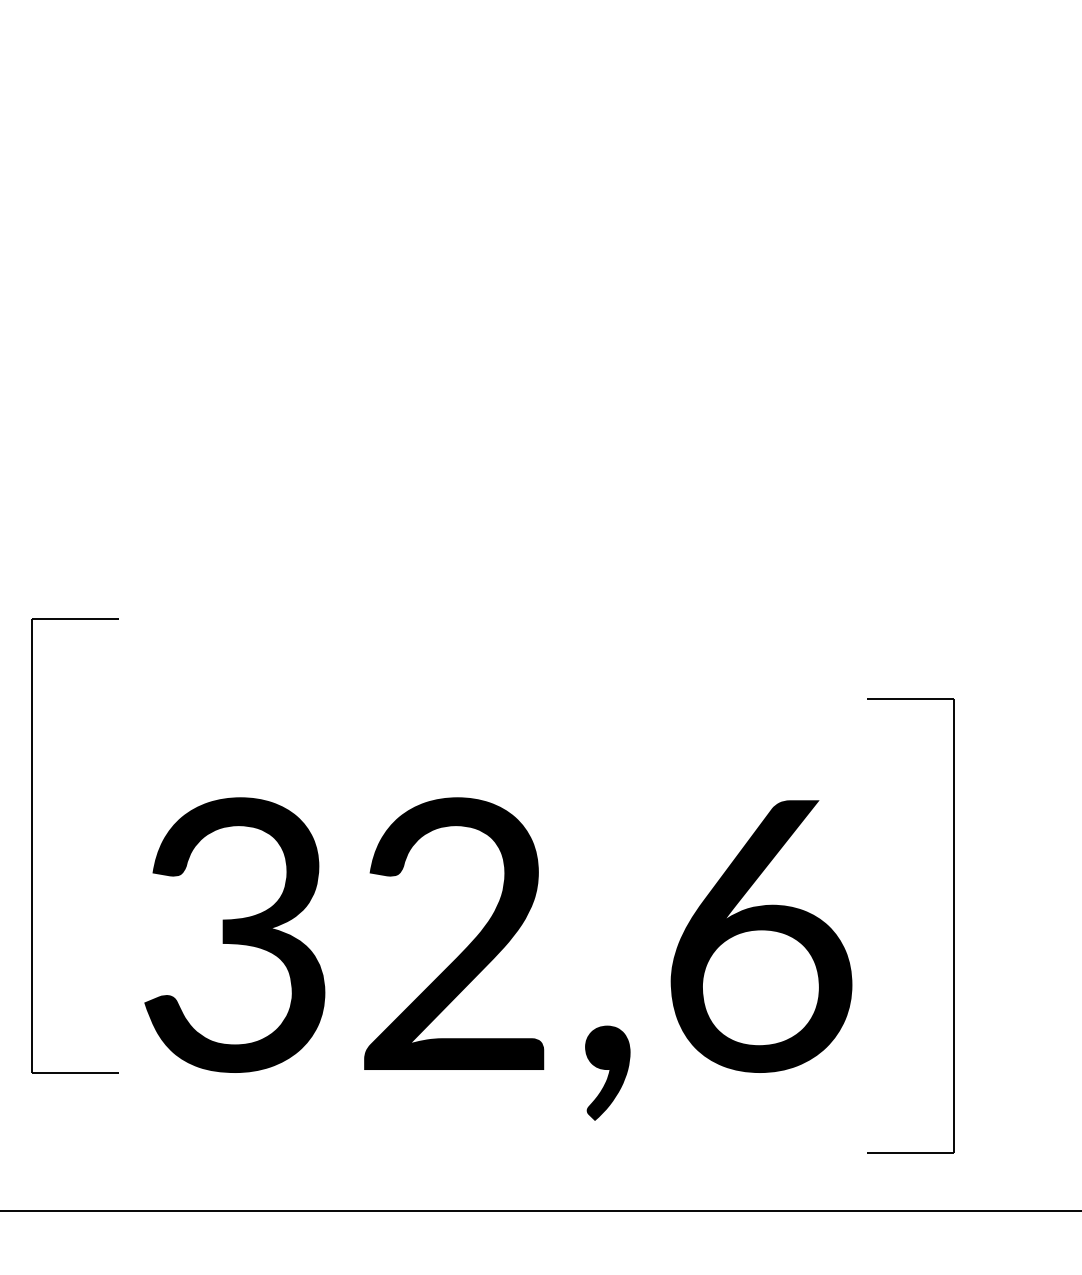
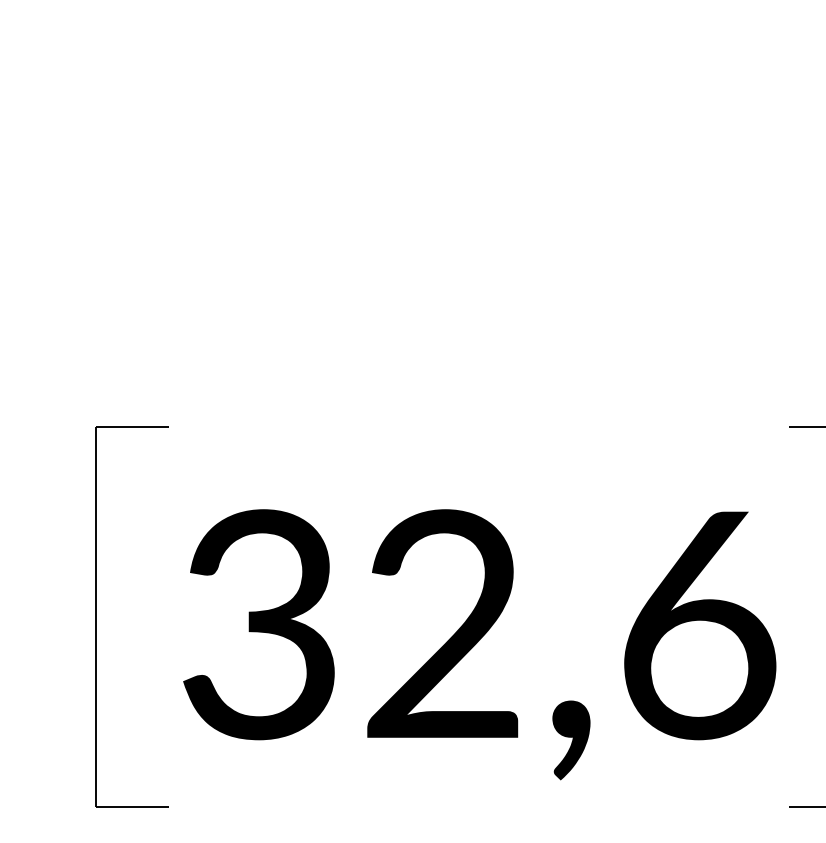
part: (32, 845) -> (96, 616), moved

